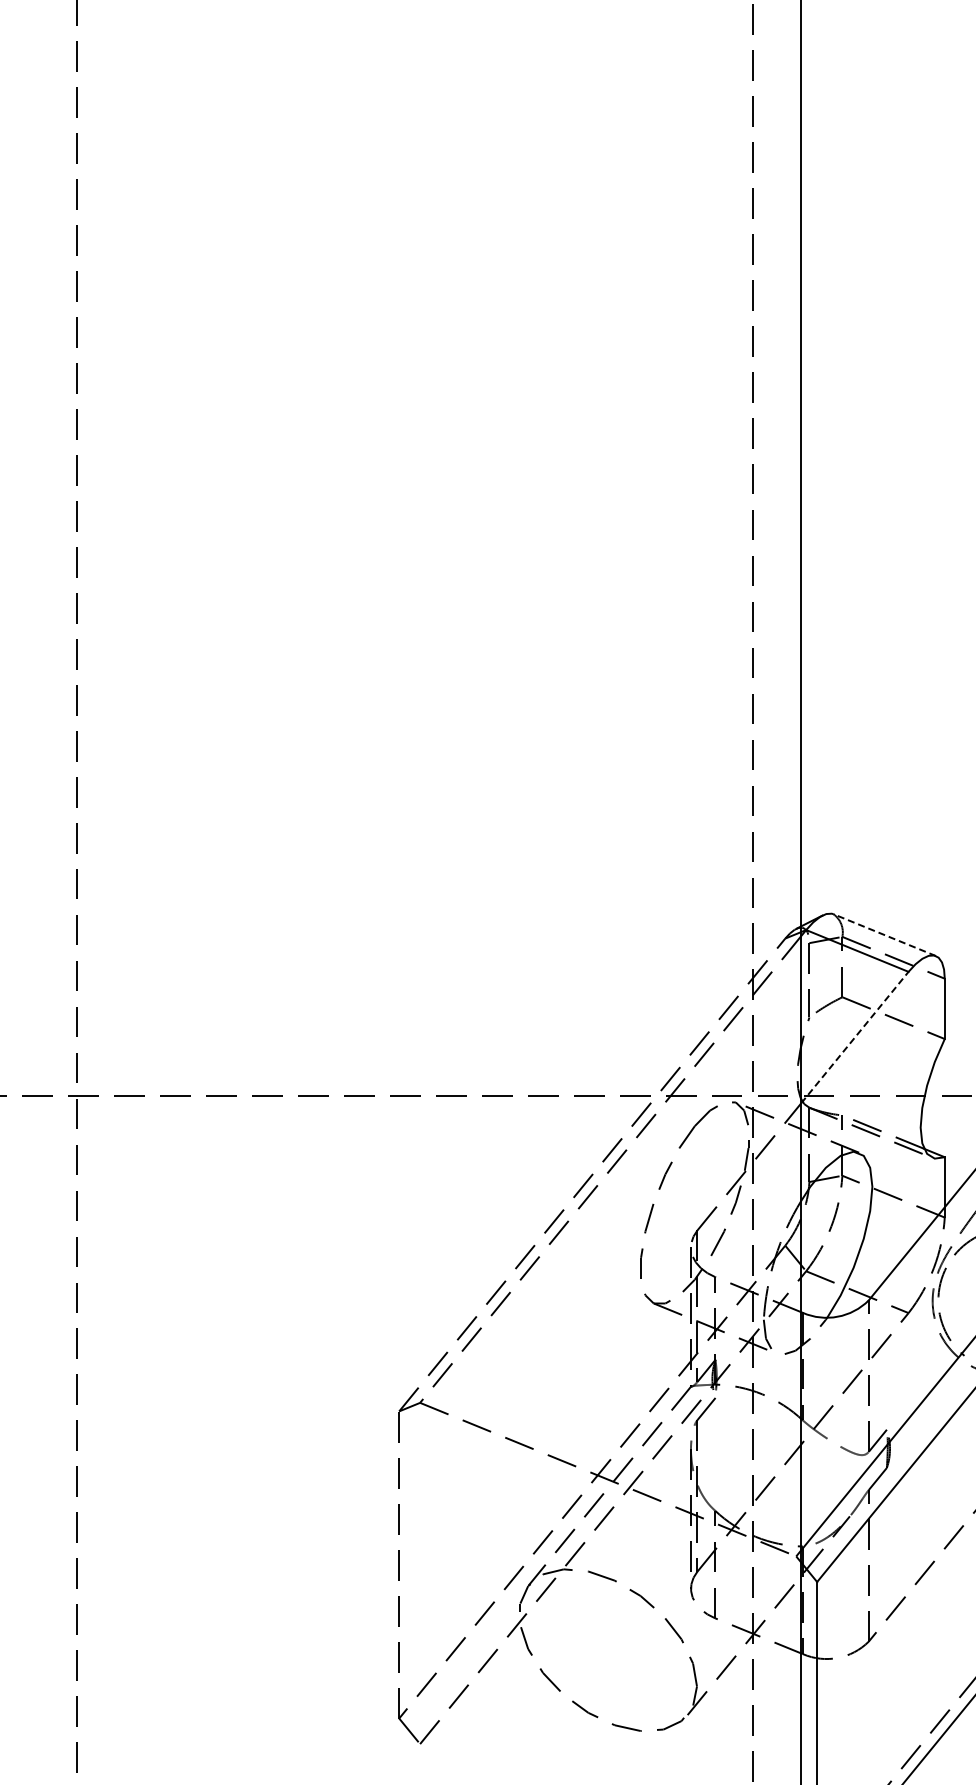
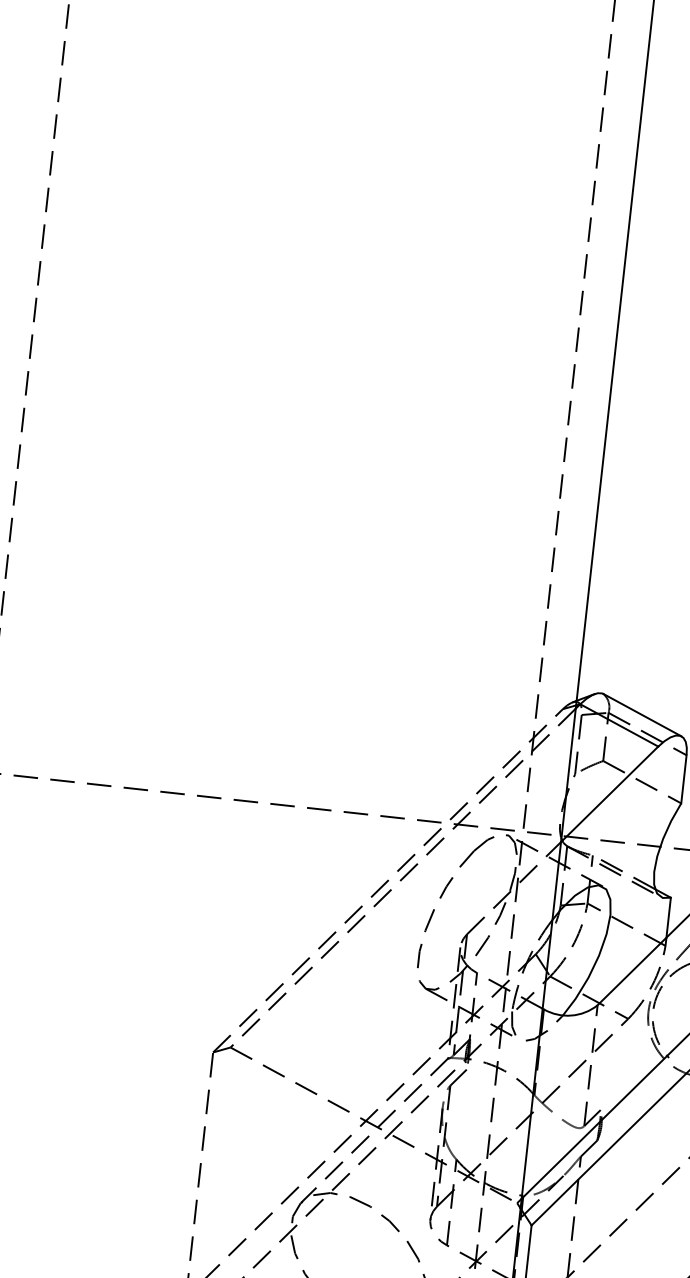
line: (884, 934) -> (642, 714), dashed -> solid
line: (854, 1037) -> (609, 794), dashed -> solid

